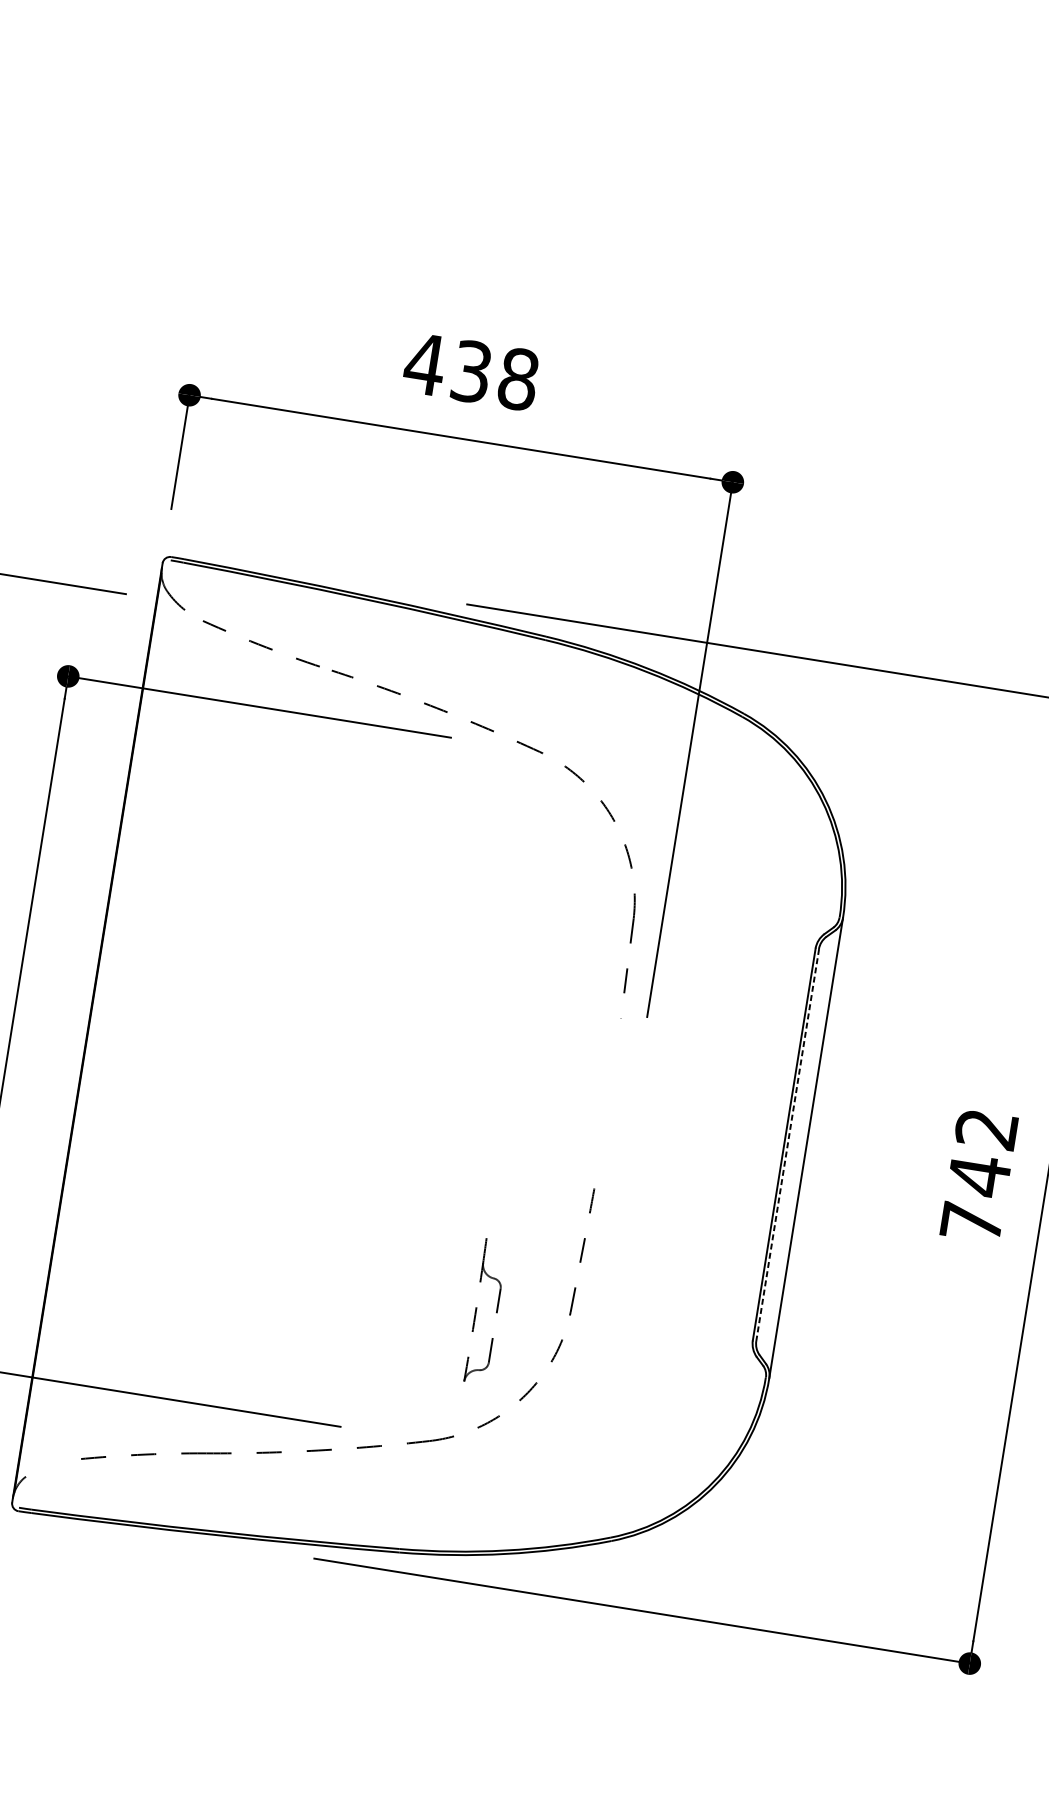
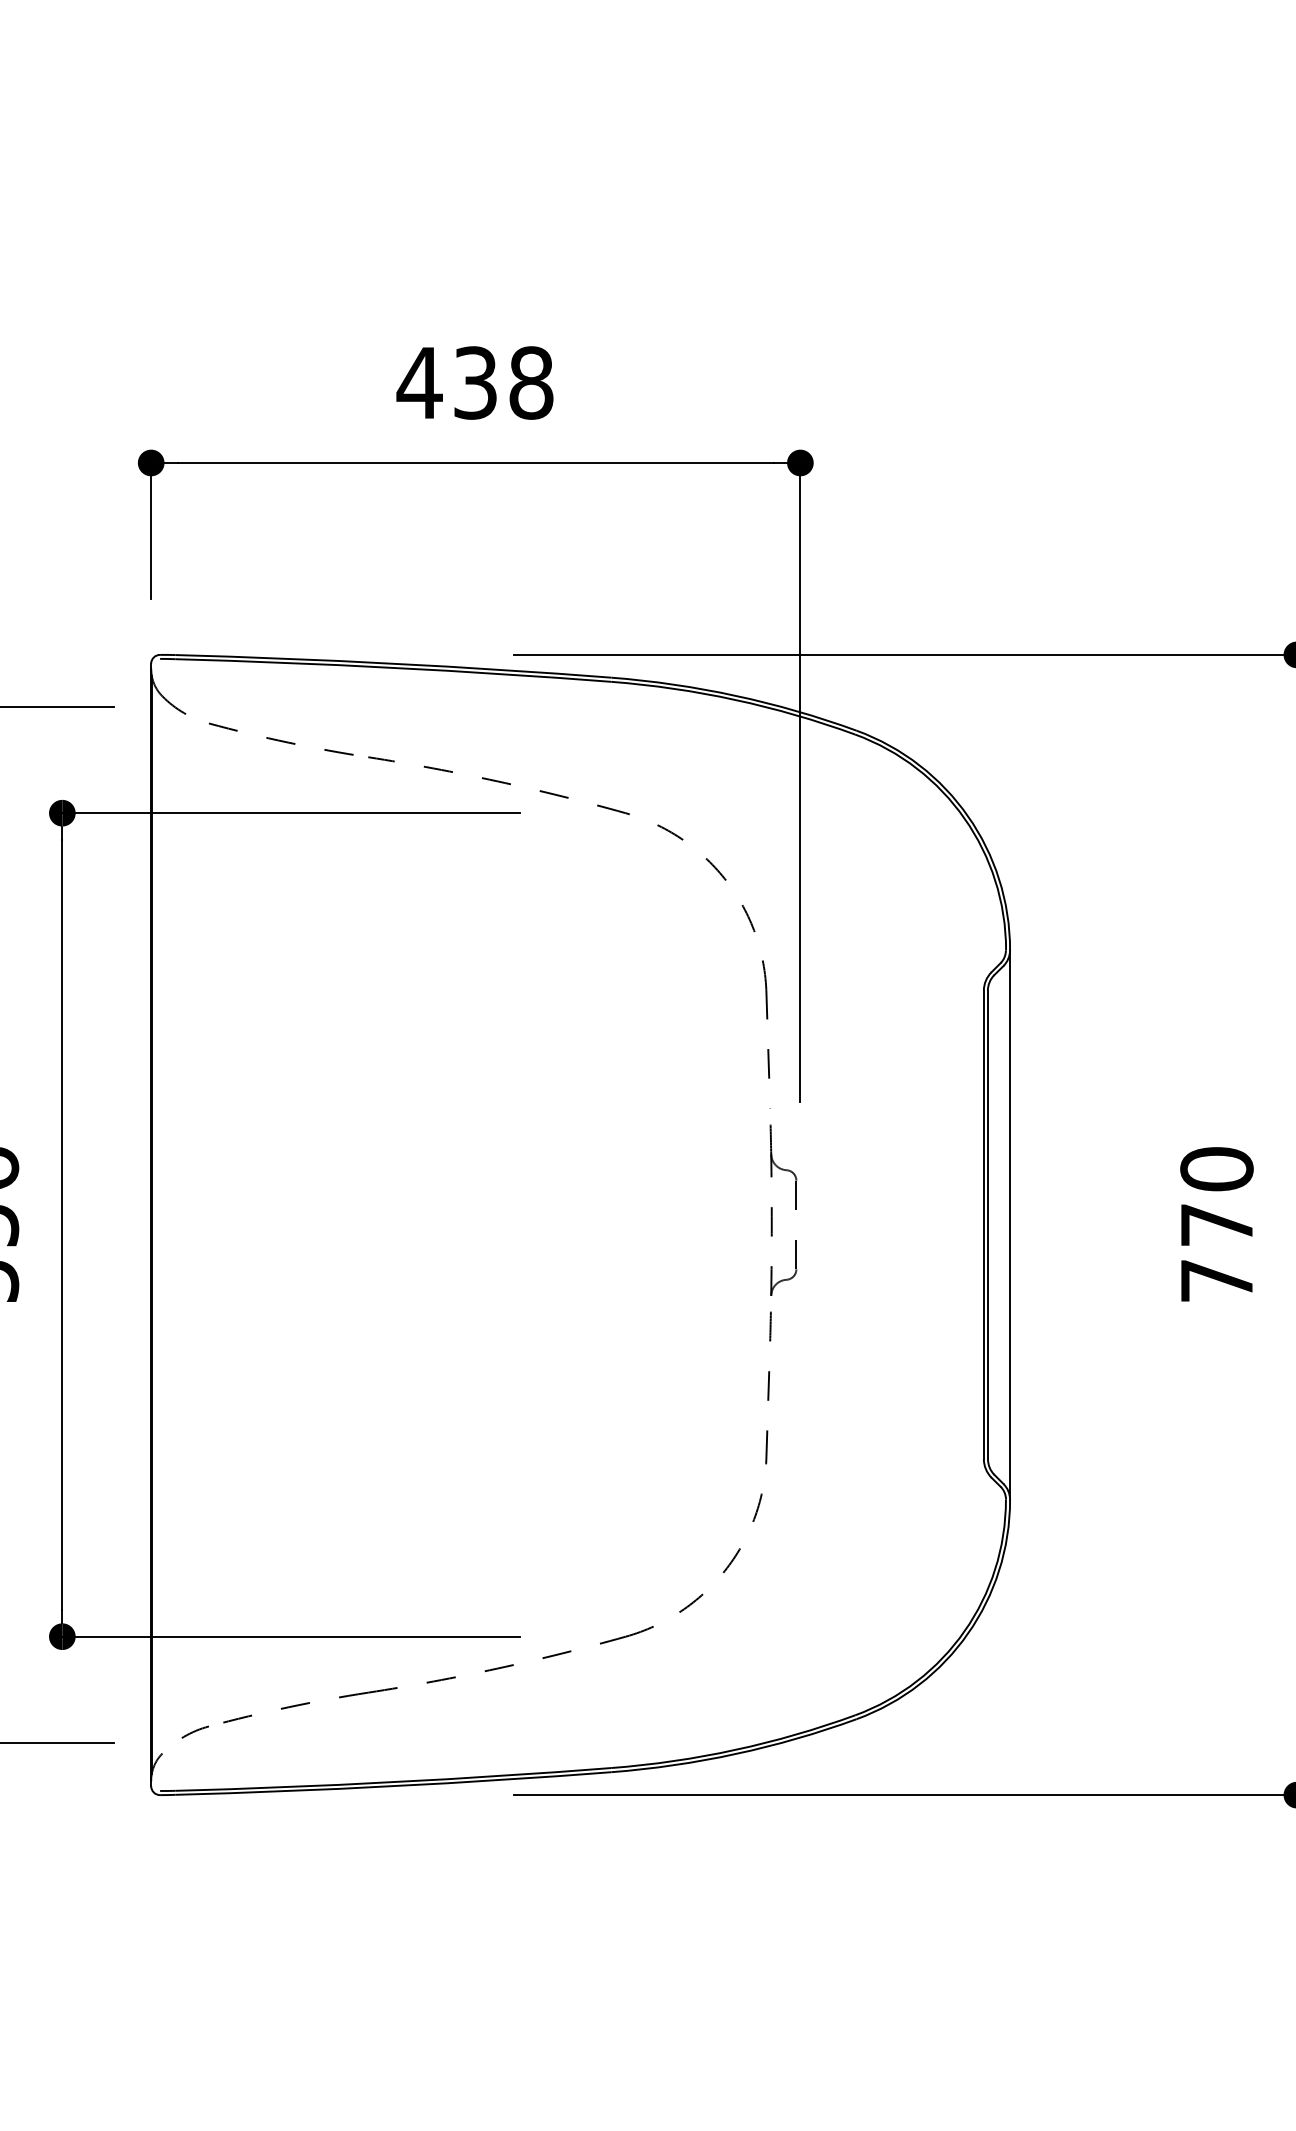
line: (788, 1145) -> (988, 1225), dashed -> solid
text: (982, 1152) -> (1216, 1197), 742 -> 770
part: (476, 1309) -> (772, 1209), moved
line: (55, 1462) -> (194, 1731), added

